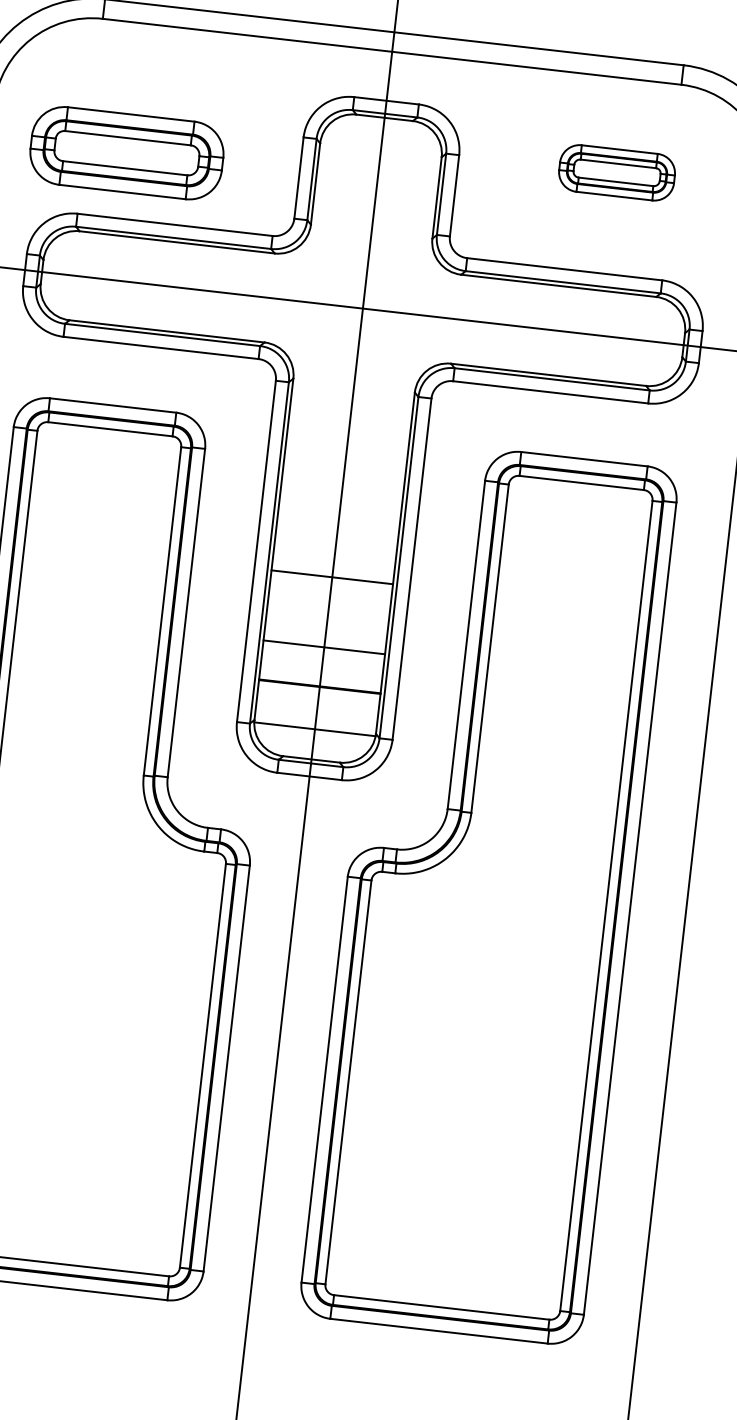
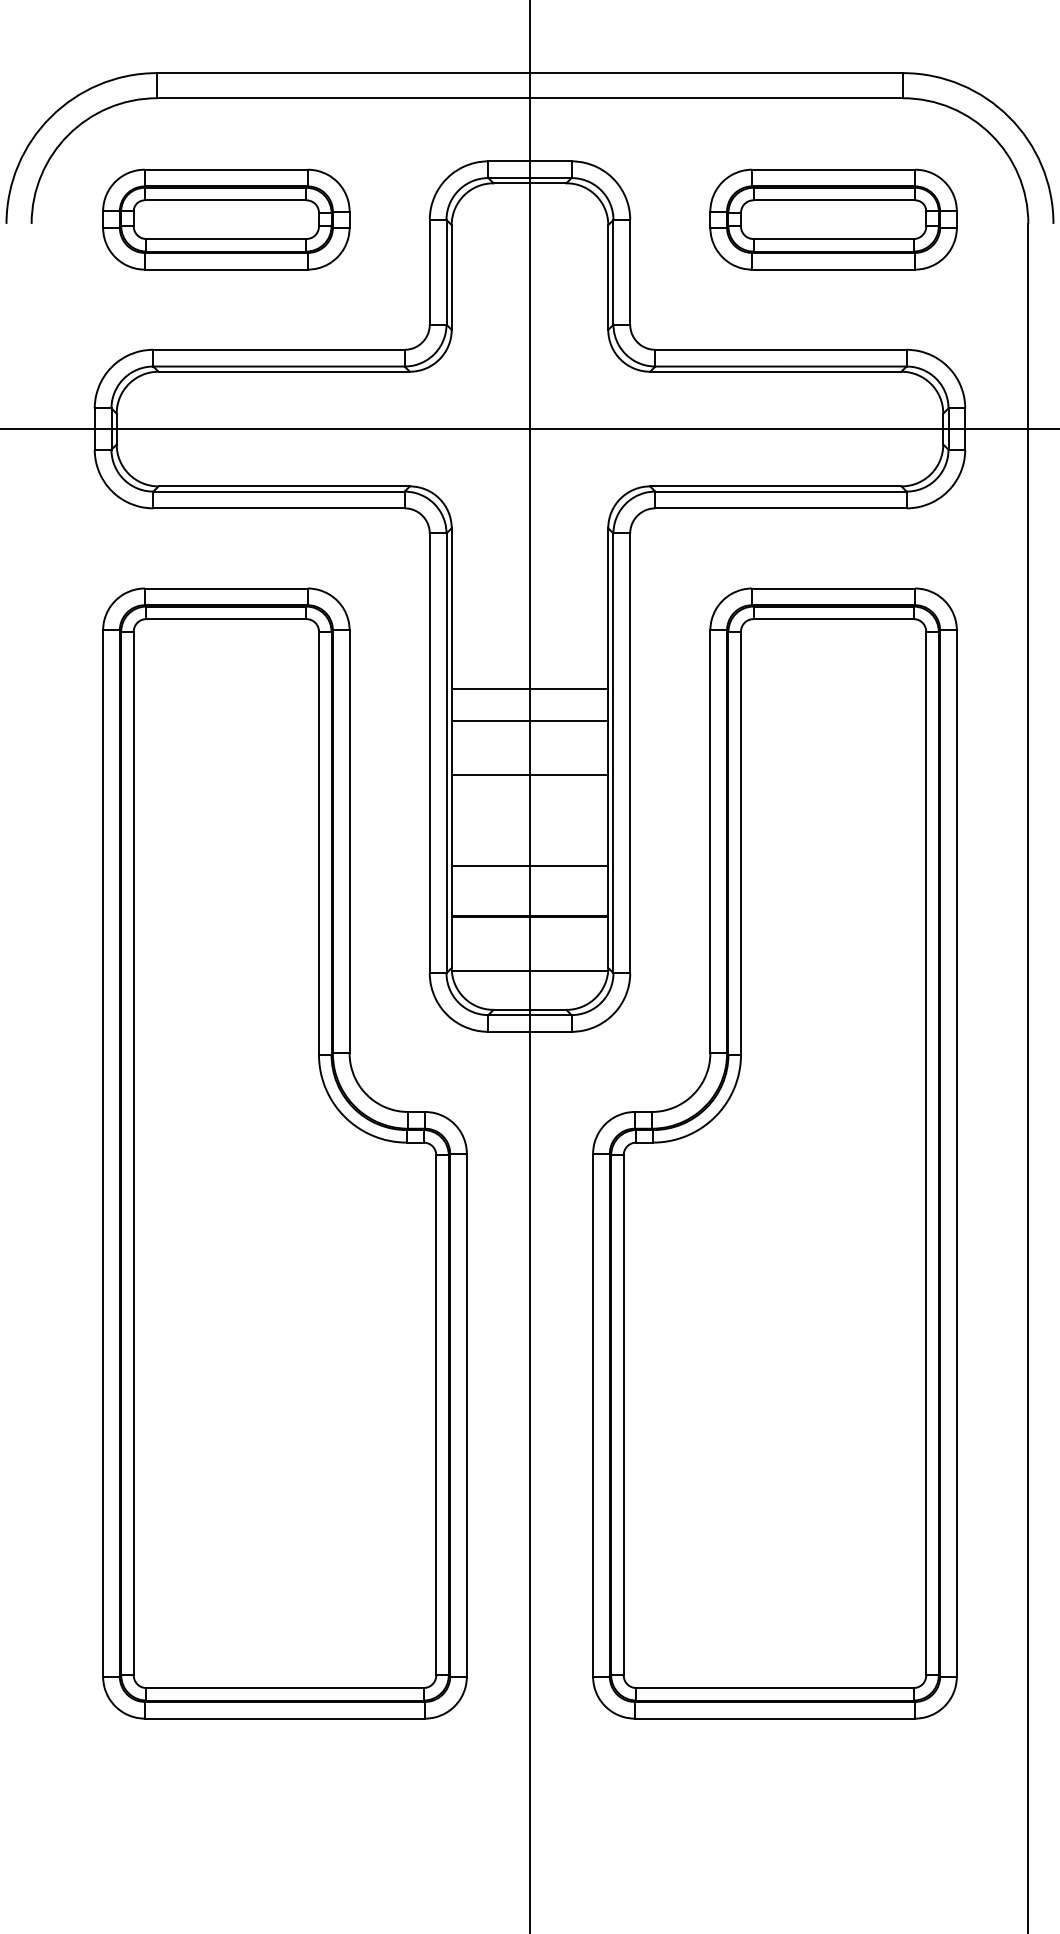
part: (127, 153) -> (226, 219), moved
part: (617, 172) -> (833, 219), size x1.67
line: (339, 509) -> (529, 688), added
line: (336, 535) -> (529, 721), added

